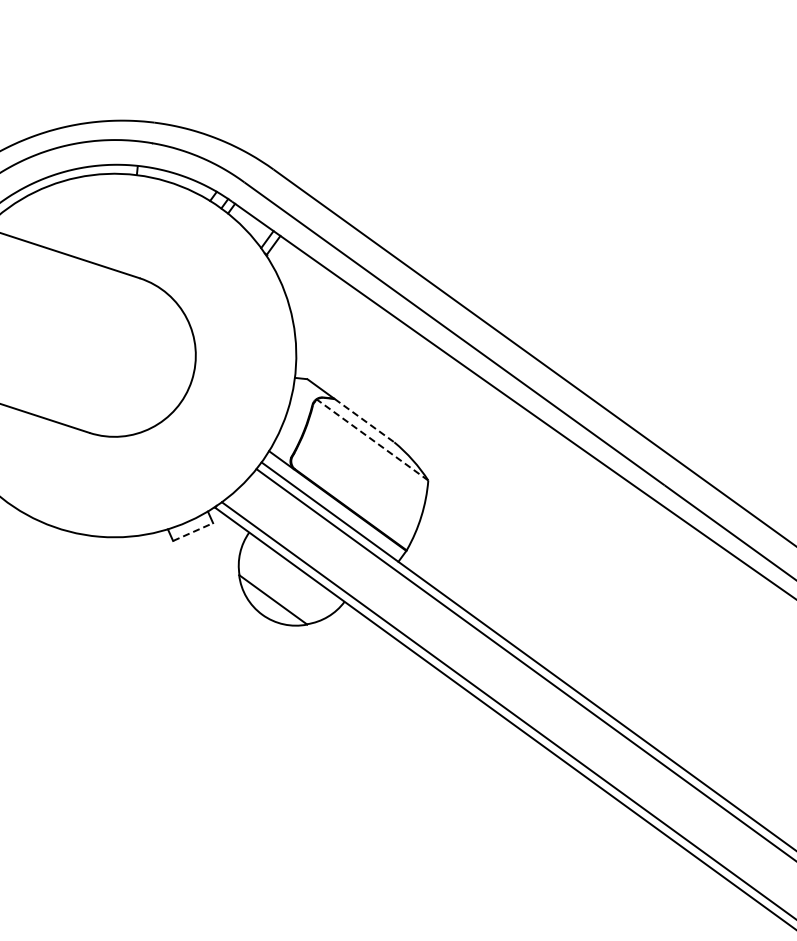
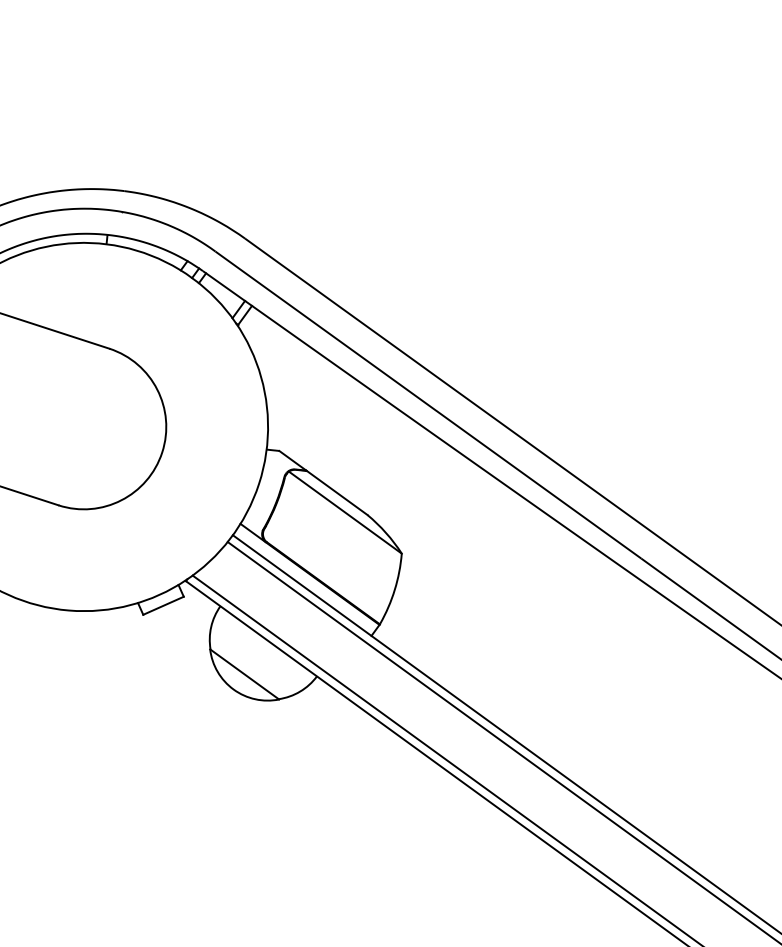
line: (364, 420) -> (337, 492), dashed -> solid
line: (372, 440) -> (345, 513), dashed -> solid
line: (193, 532) -> (163, 606), dashed -> solid

